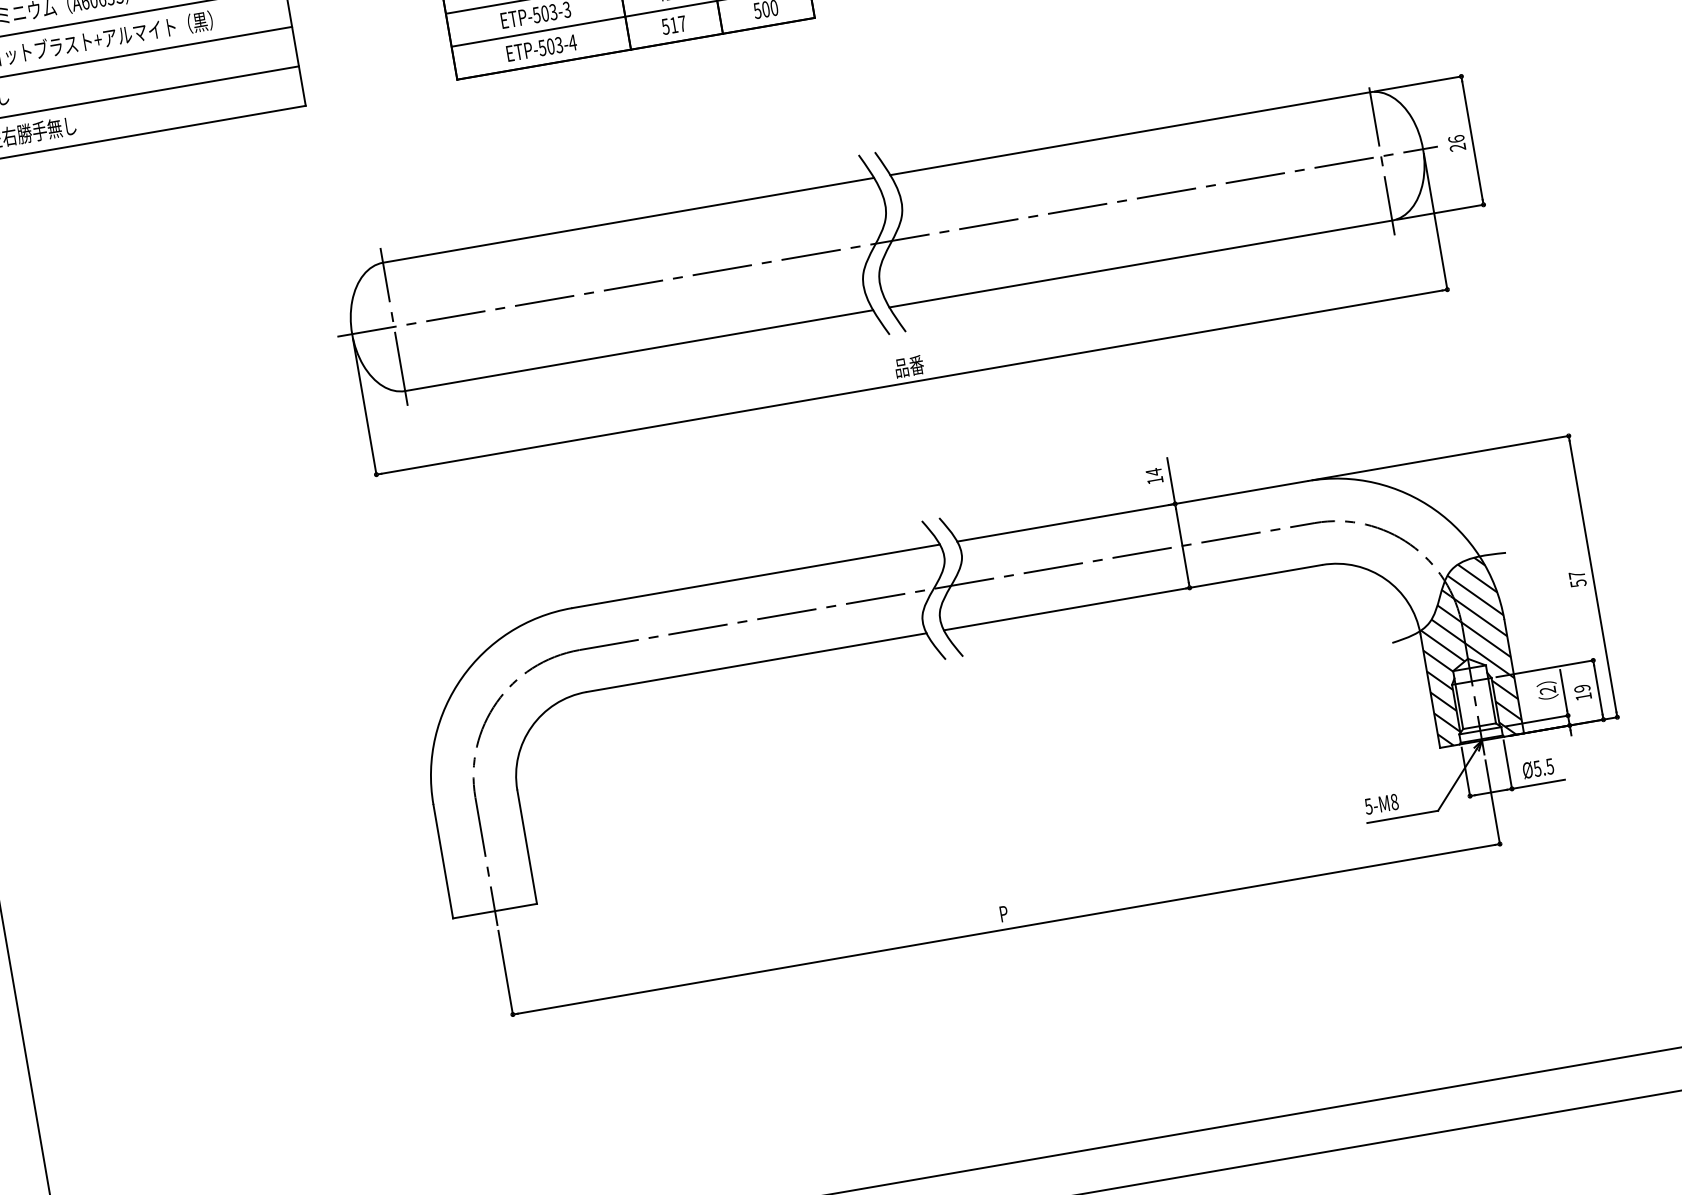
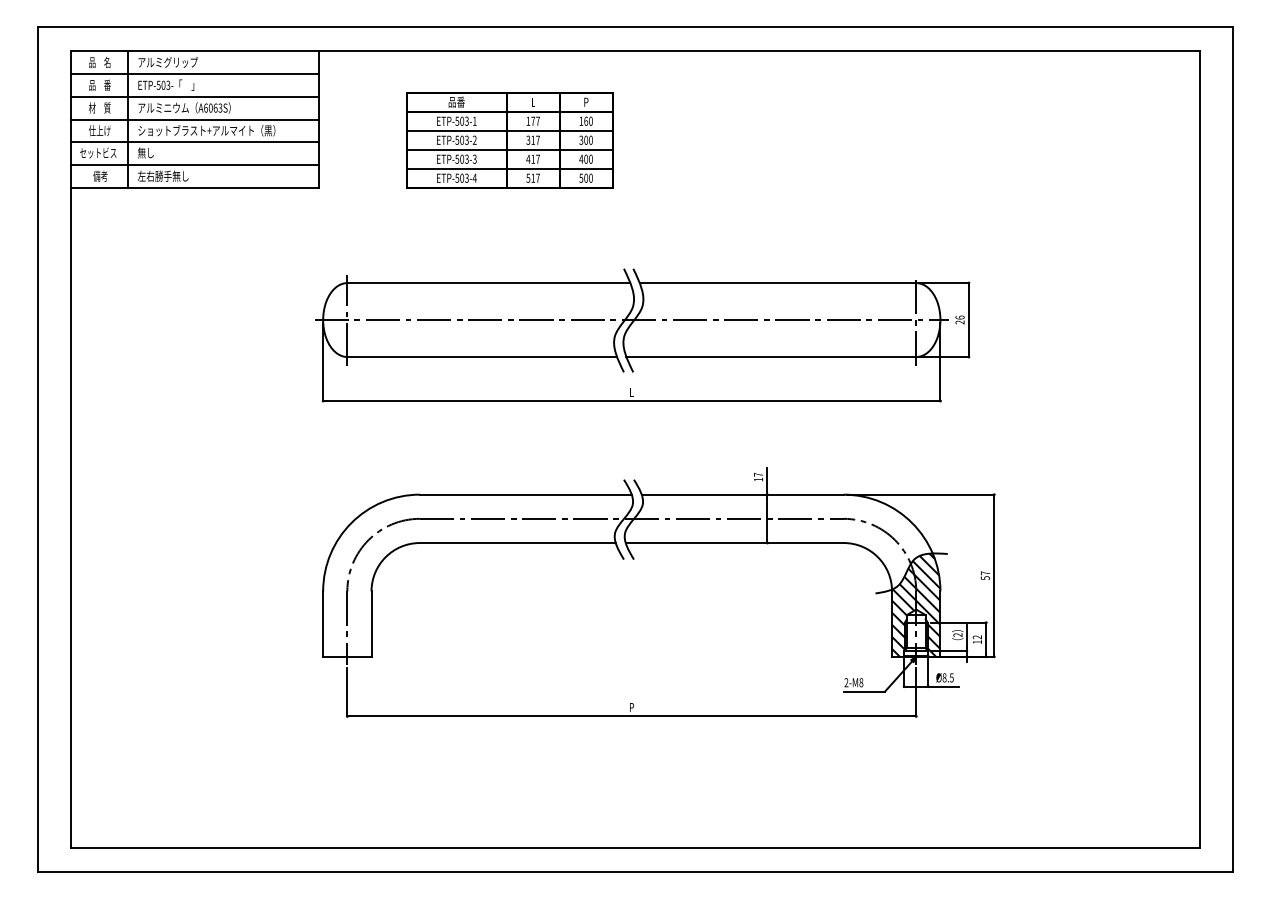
text: (908, 365) -> (631, 391), 品番 -> L
text: (1153, 471) -> (758, 474), 14 -> 17
text: (1582, 688) -> (977, 637), 19 -> 12
text: (1537, 768) -> (944, 677), Ø5.5 -> Ø8.5
text: (1368, 806) -> (846, 682), 5-M8 -> 2-M8

